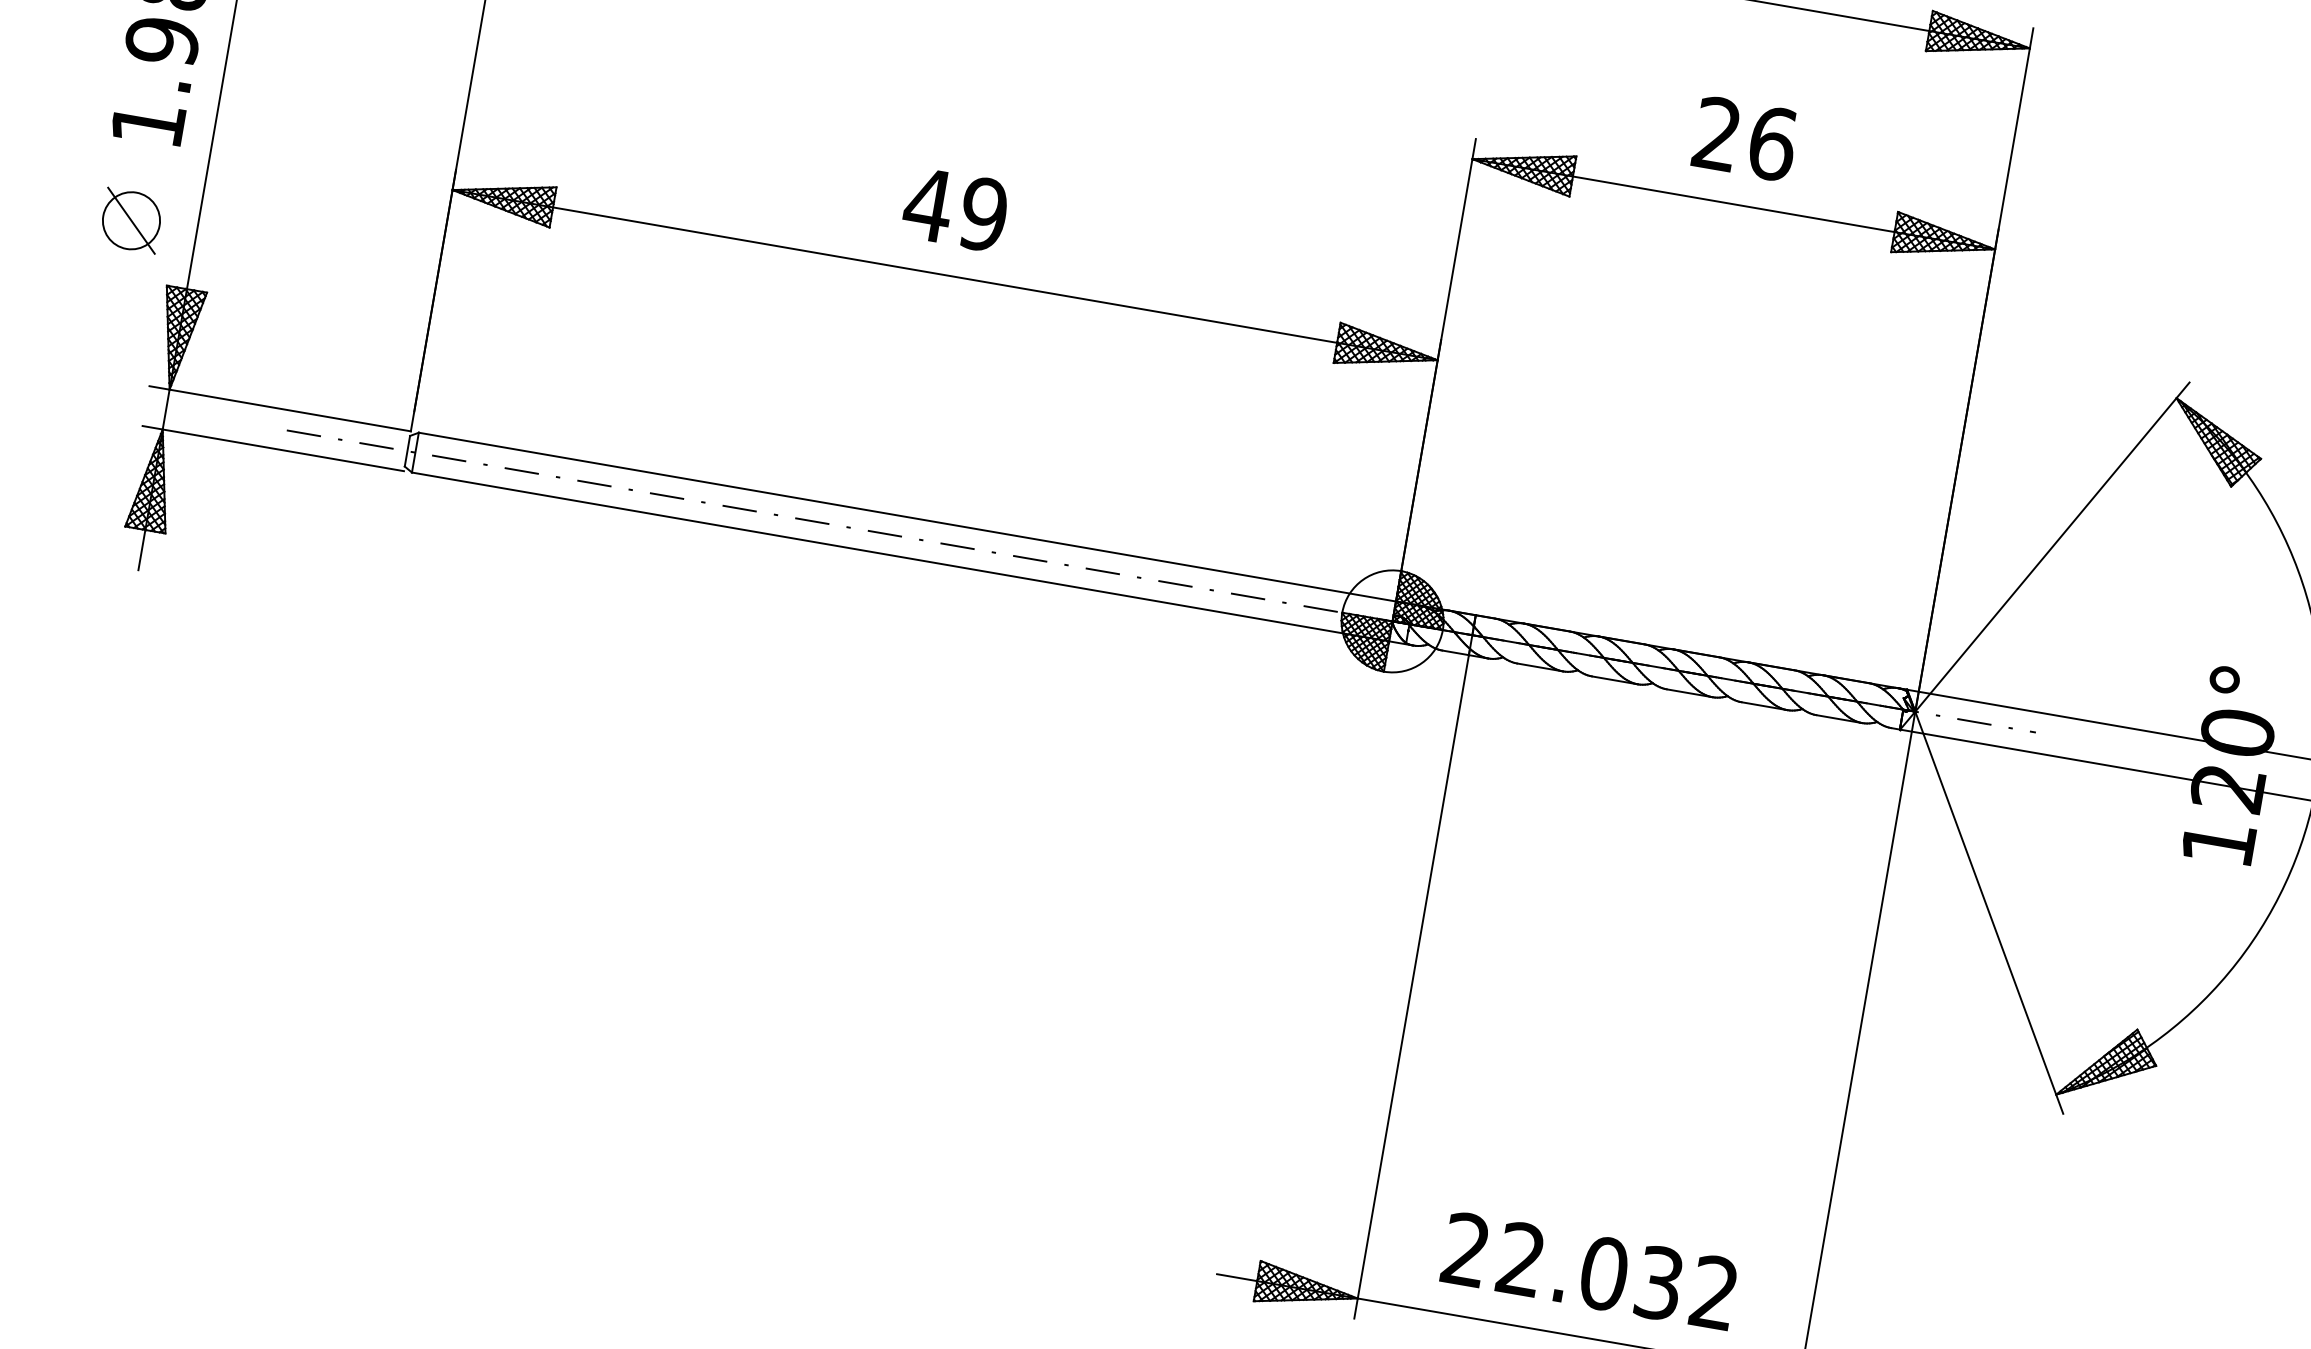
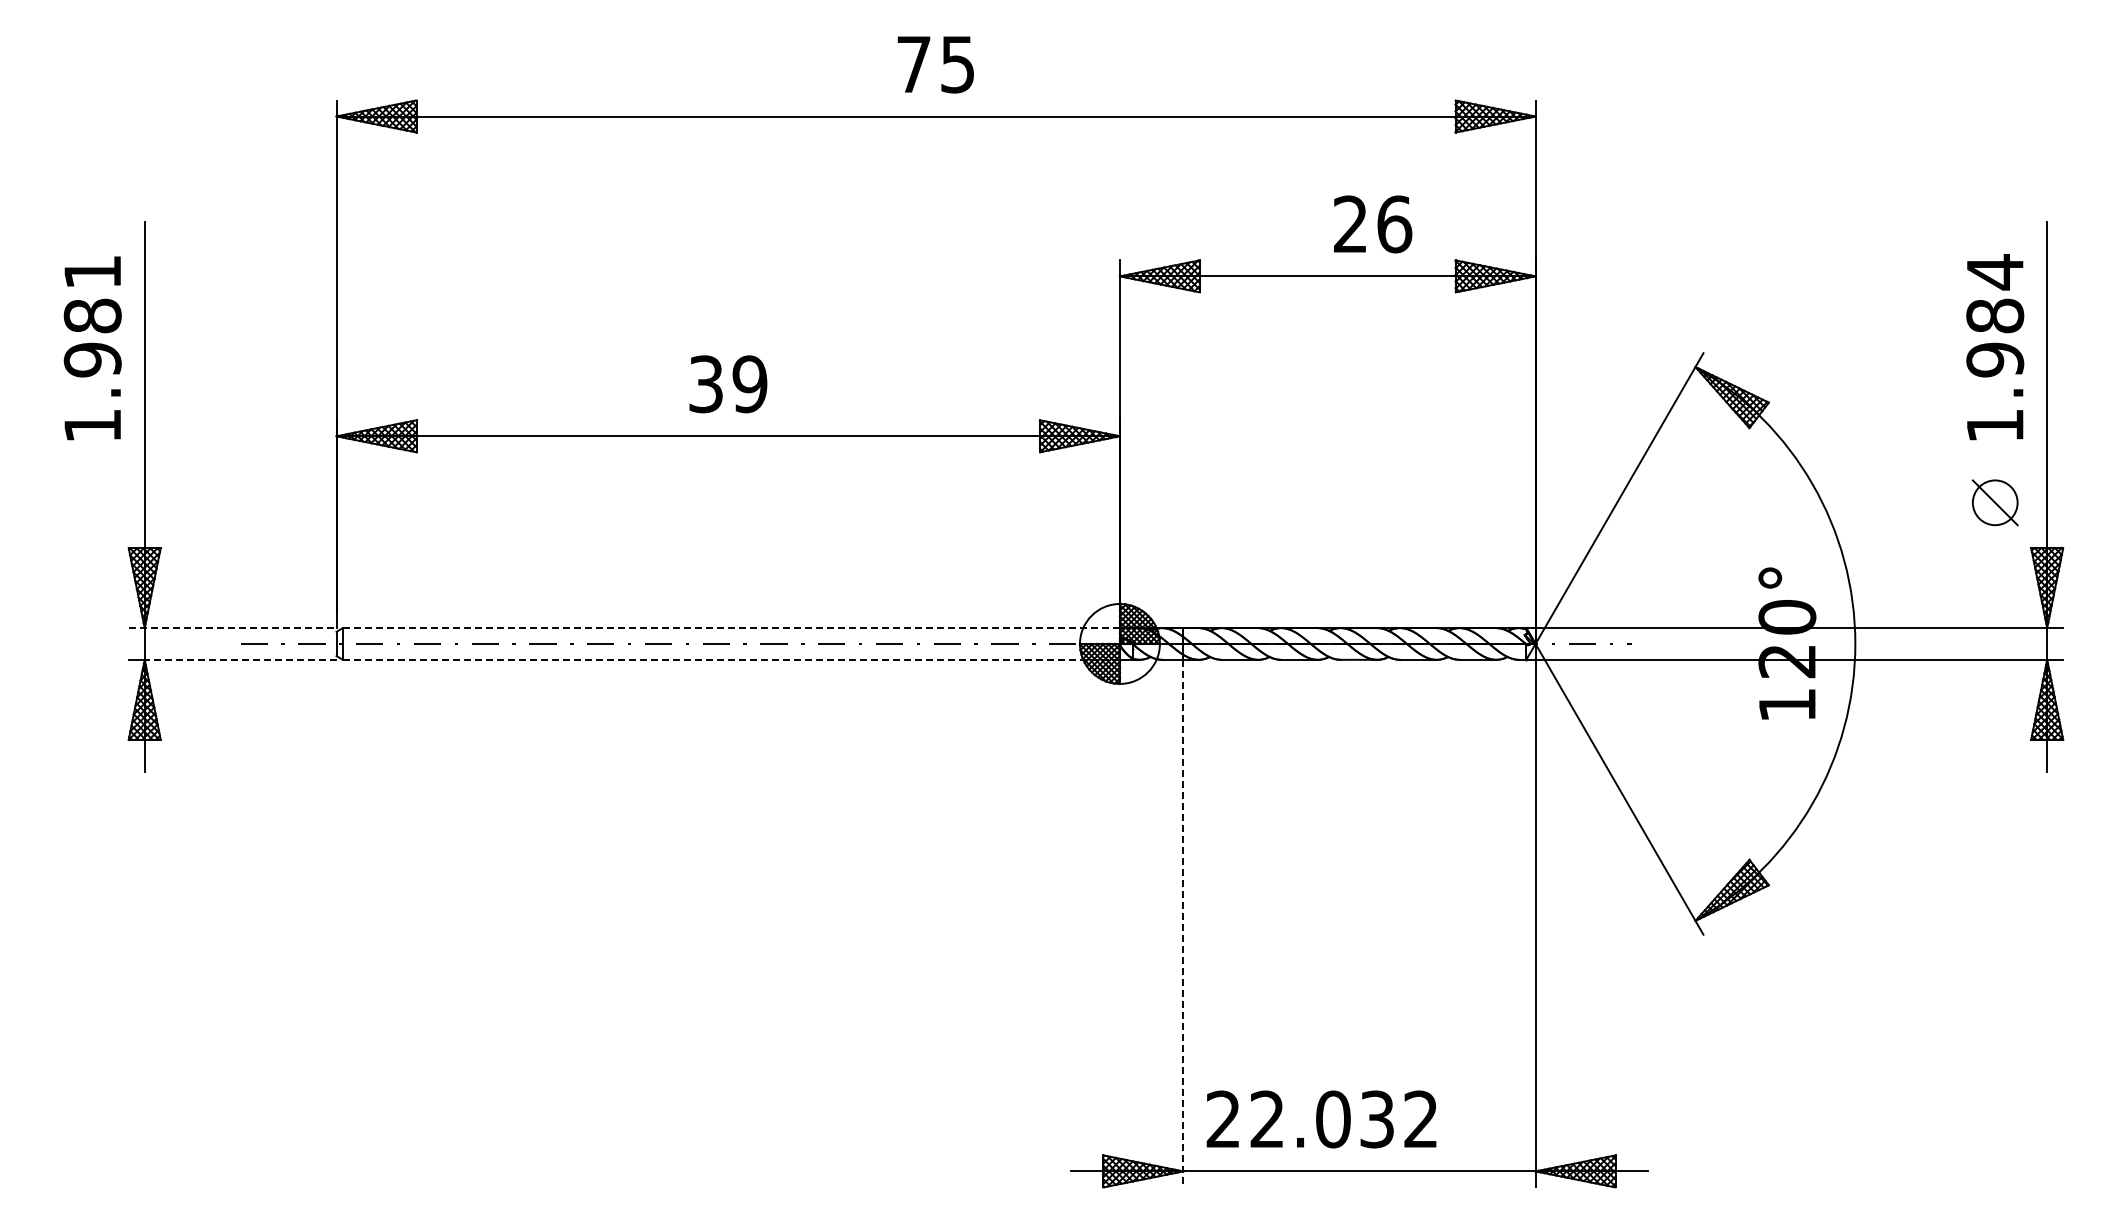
text: (1745, 139) -> (1373, 224), moved
text: (927, 205) -> (705, 384), 49 -> 39
part: (131, 220) -> (92, 502), removed
line: (279, 409) -> (232, 628), solid -> dashed
line: (283, 449) -> (240, 659), solid -> dashed
line: (907, 517) -> (731, 628), solid -> dashed
line: (900, 556) -> (731, 659), solid -> dashed
line: (1411, 986) -> (1183, 923), solid -> dashed
text: (1589, 1271) -> (1321, 1119), moved

